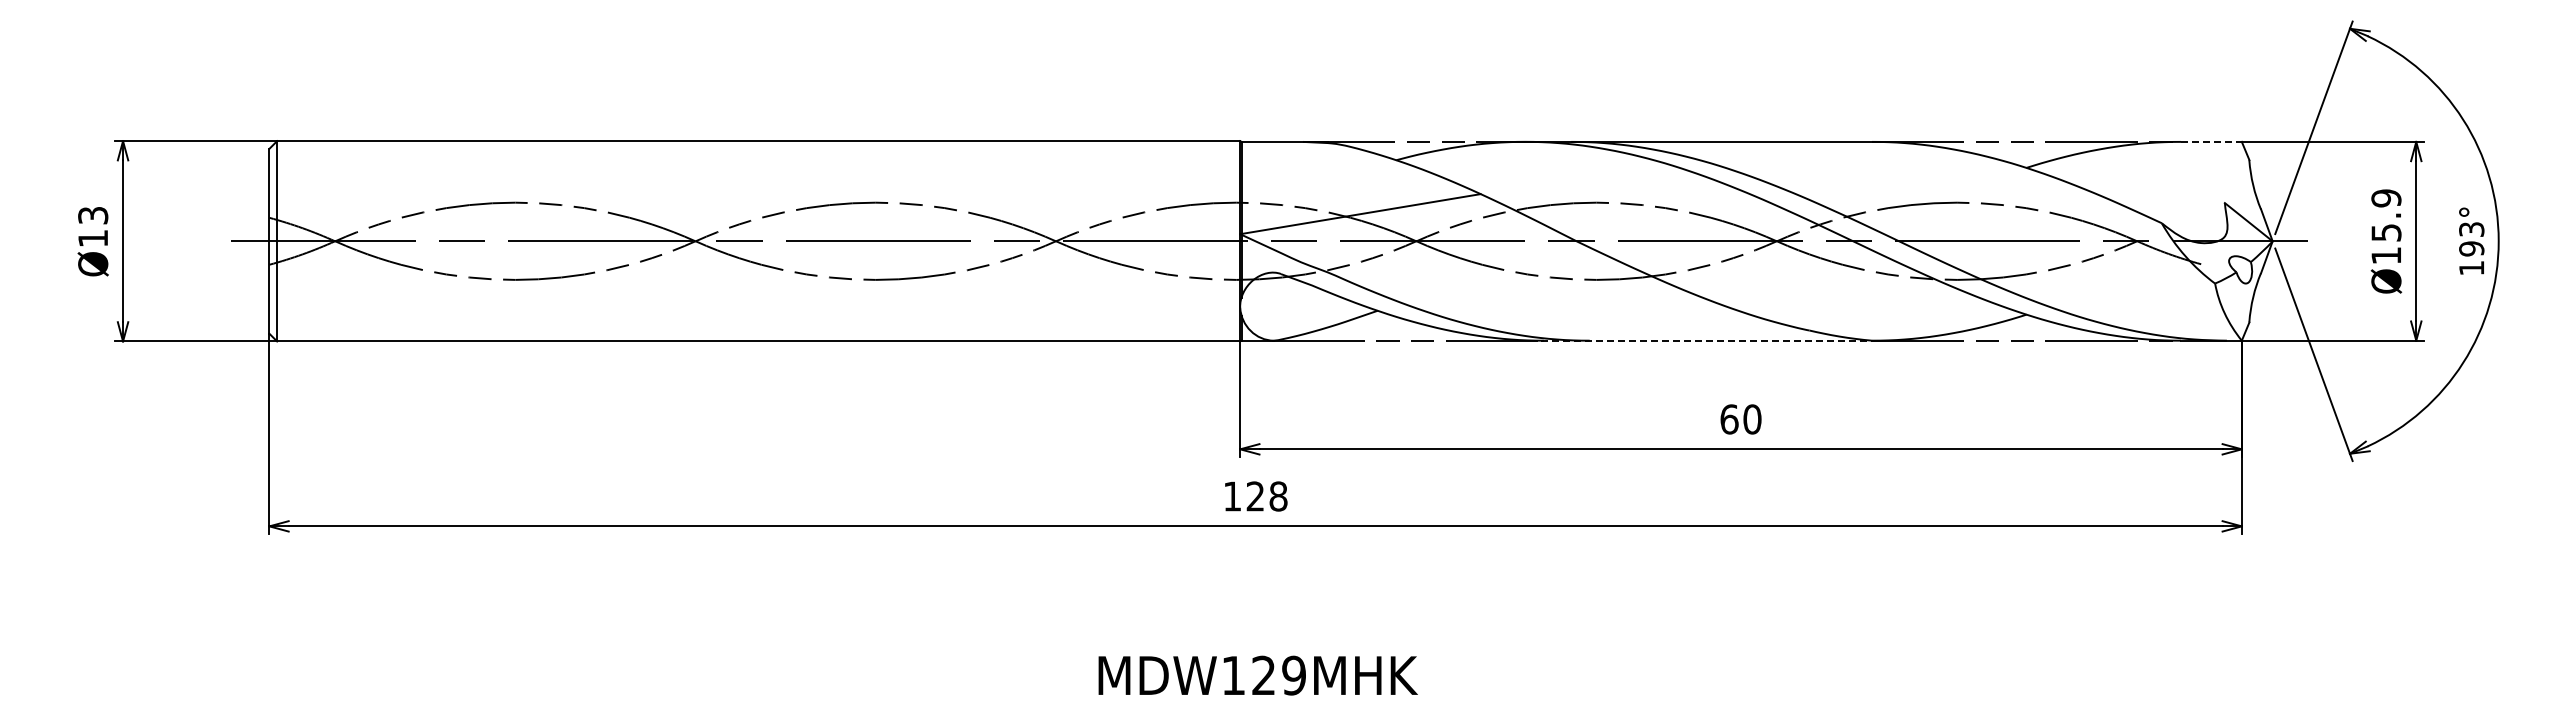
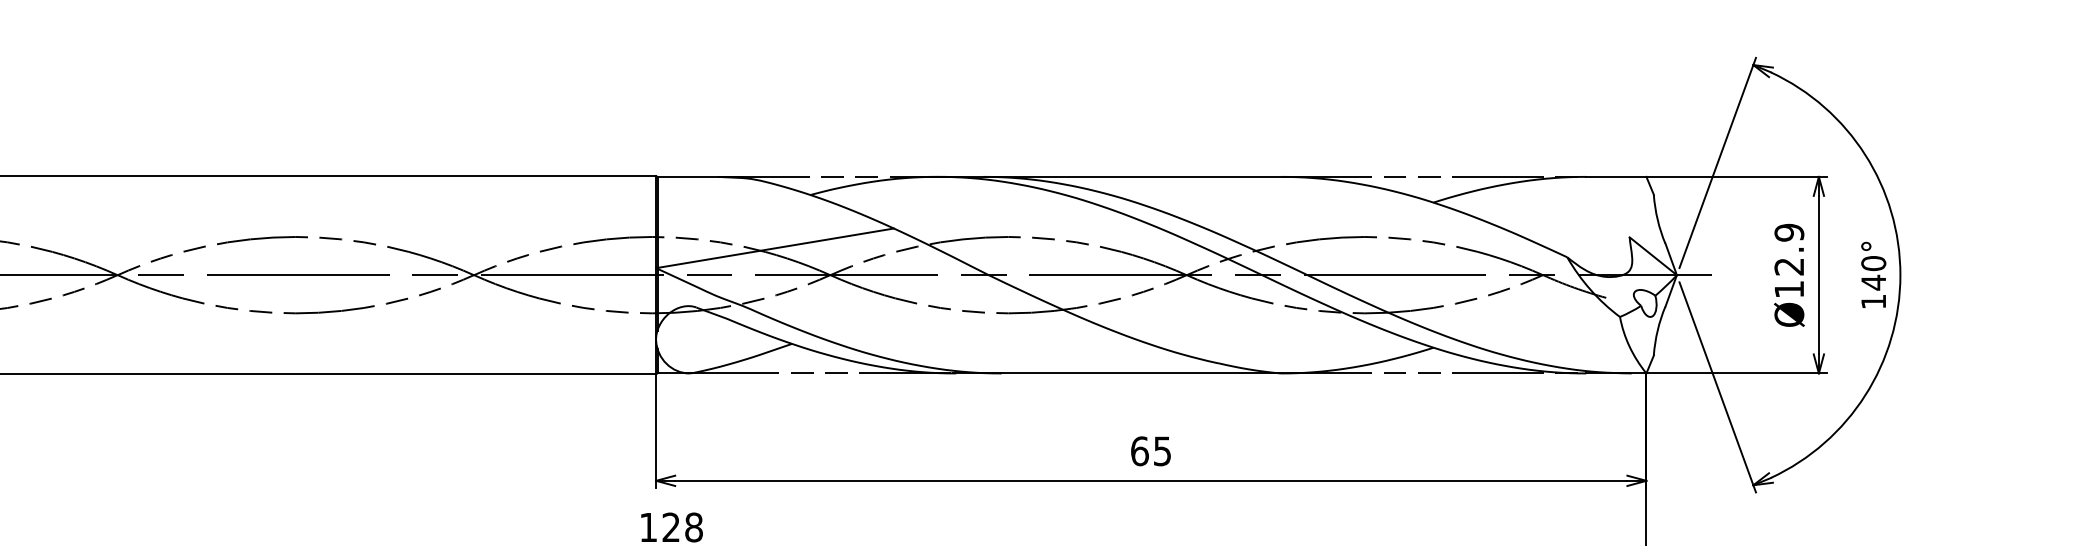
line: (2211, 141) -> (1616, 176), dashed -> solid
text: (2386, 232) -> (1789, 266), Ø15.9 -> Ø12.9
text: (2471, 238) -> (1873, 272), 193° -> 140°
line: (1706, 340) -> (1117, 373), dashed -> solid
text: (1752, 419) -> (1162, 451), 60 -> 65

